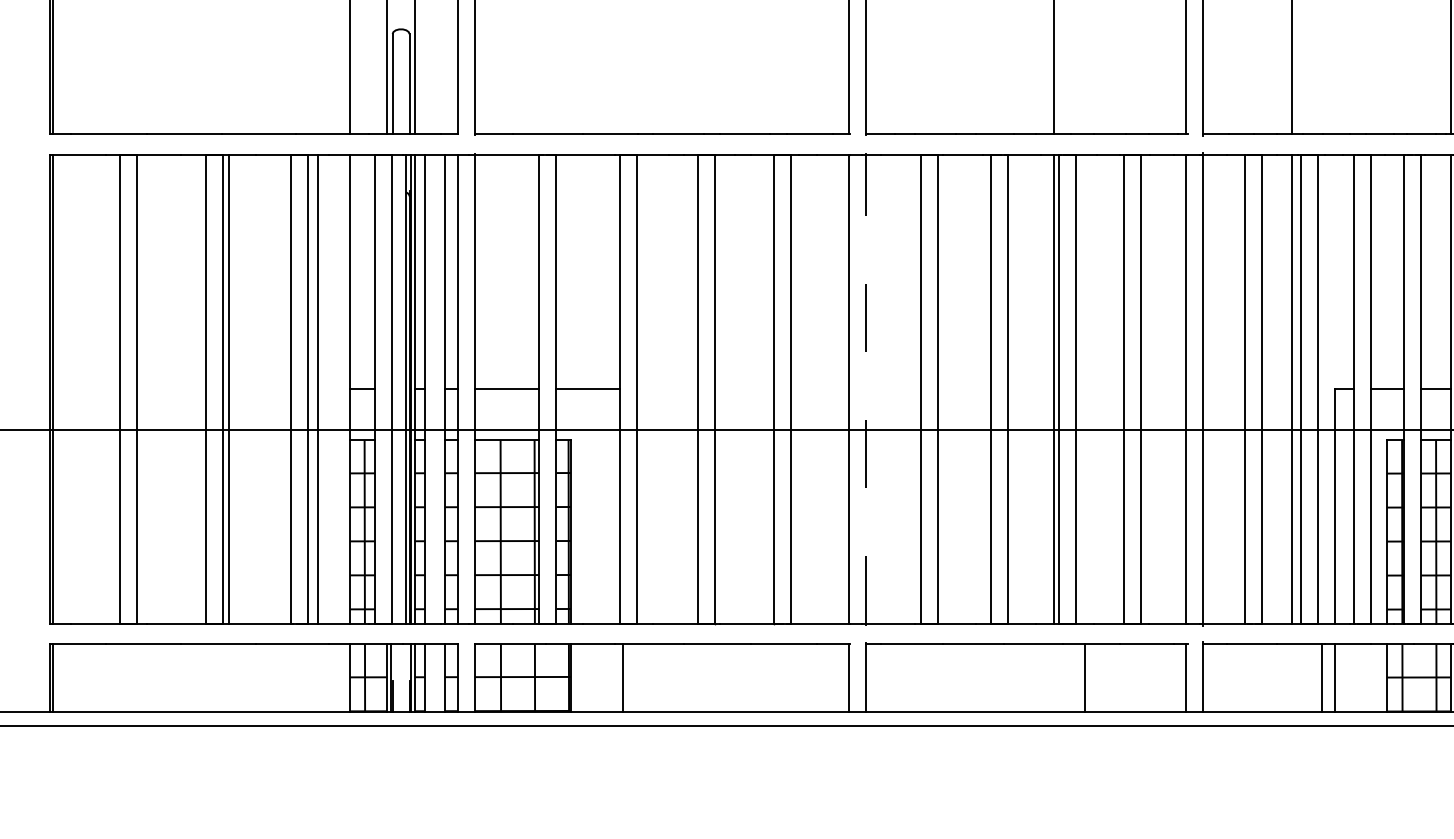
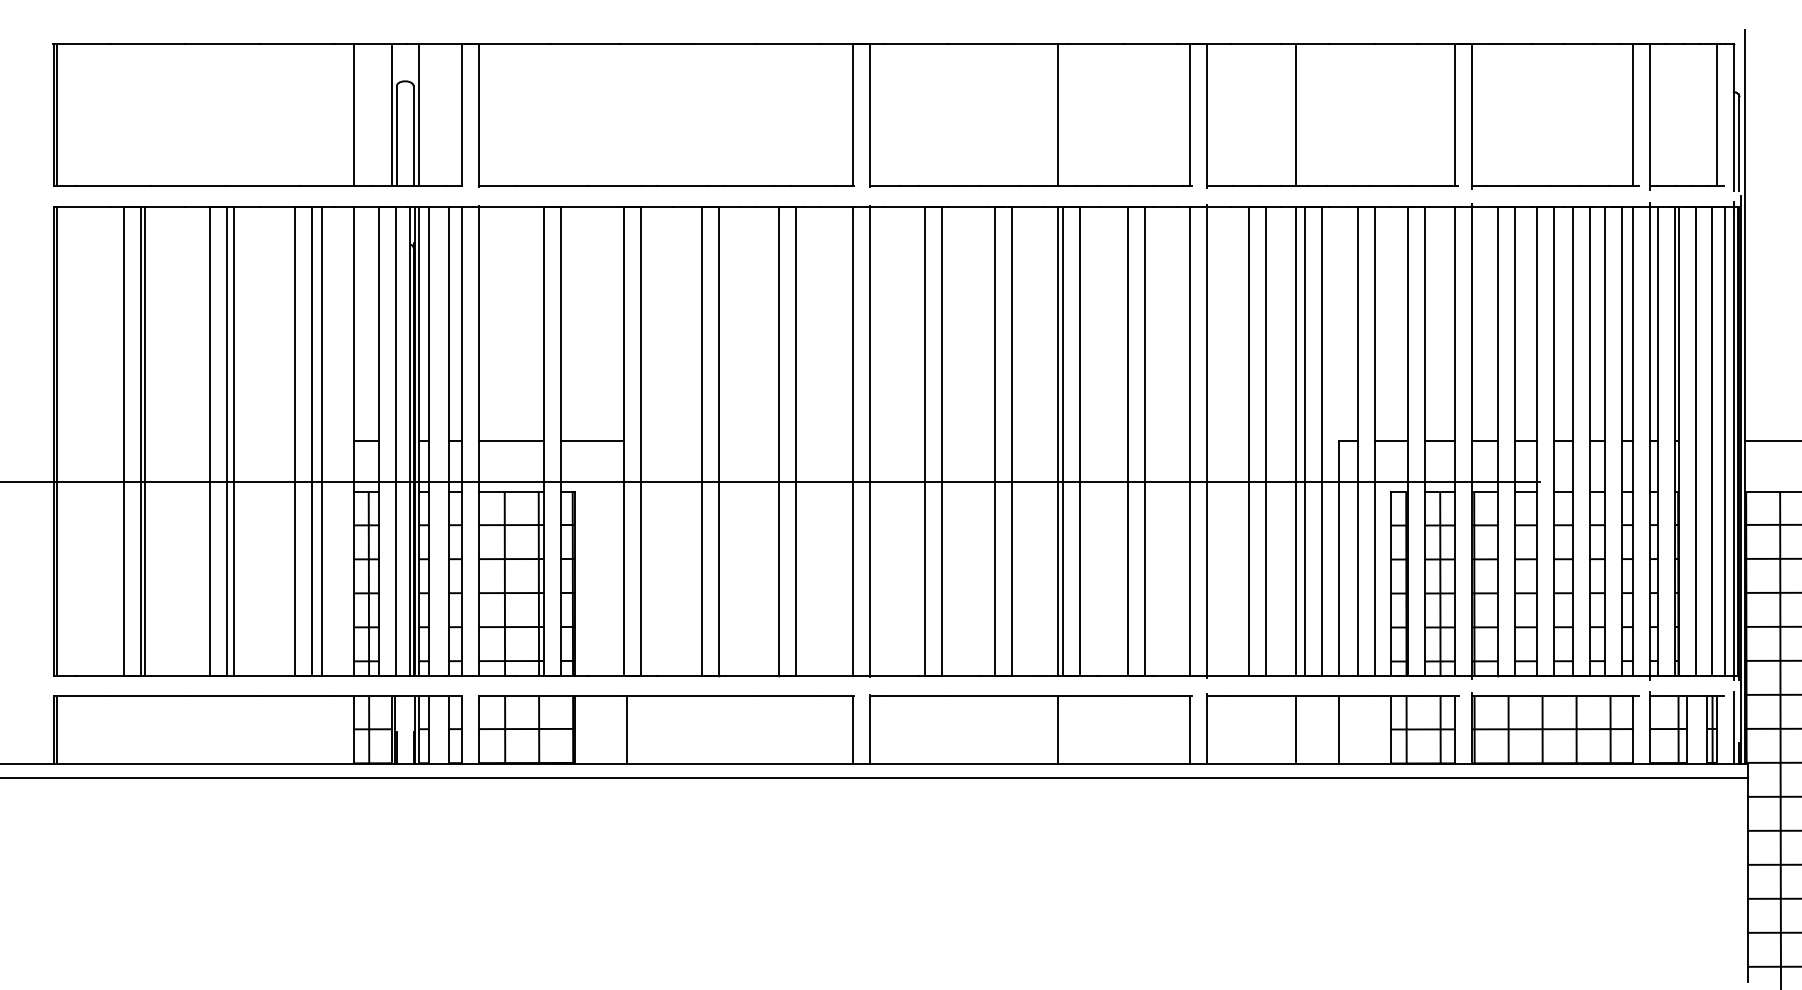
line: (141, 388) -> (145, 440), added
line: (866, 389) -> (870, 441), dashed -> solid
line: (1084, 678) -> (1057, 730), moved
line: (1321, 678) -> (1295, 730), moved

